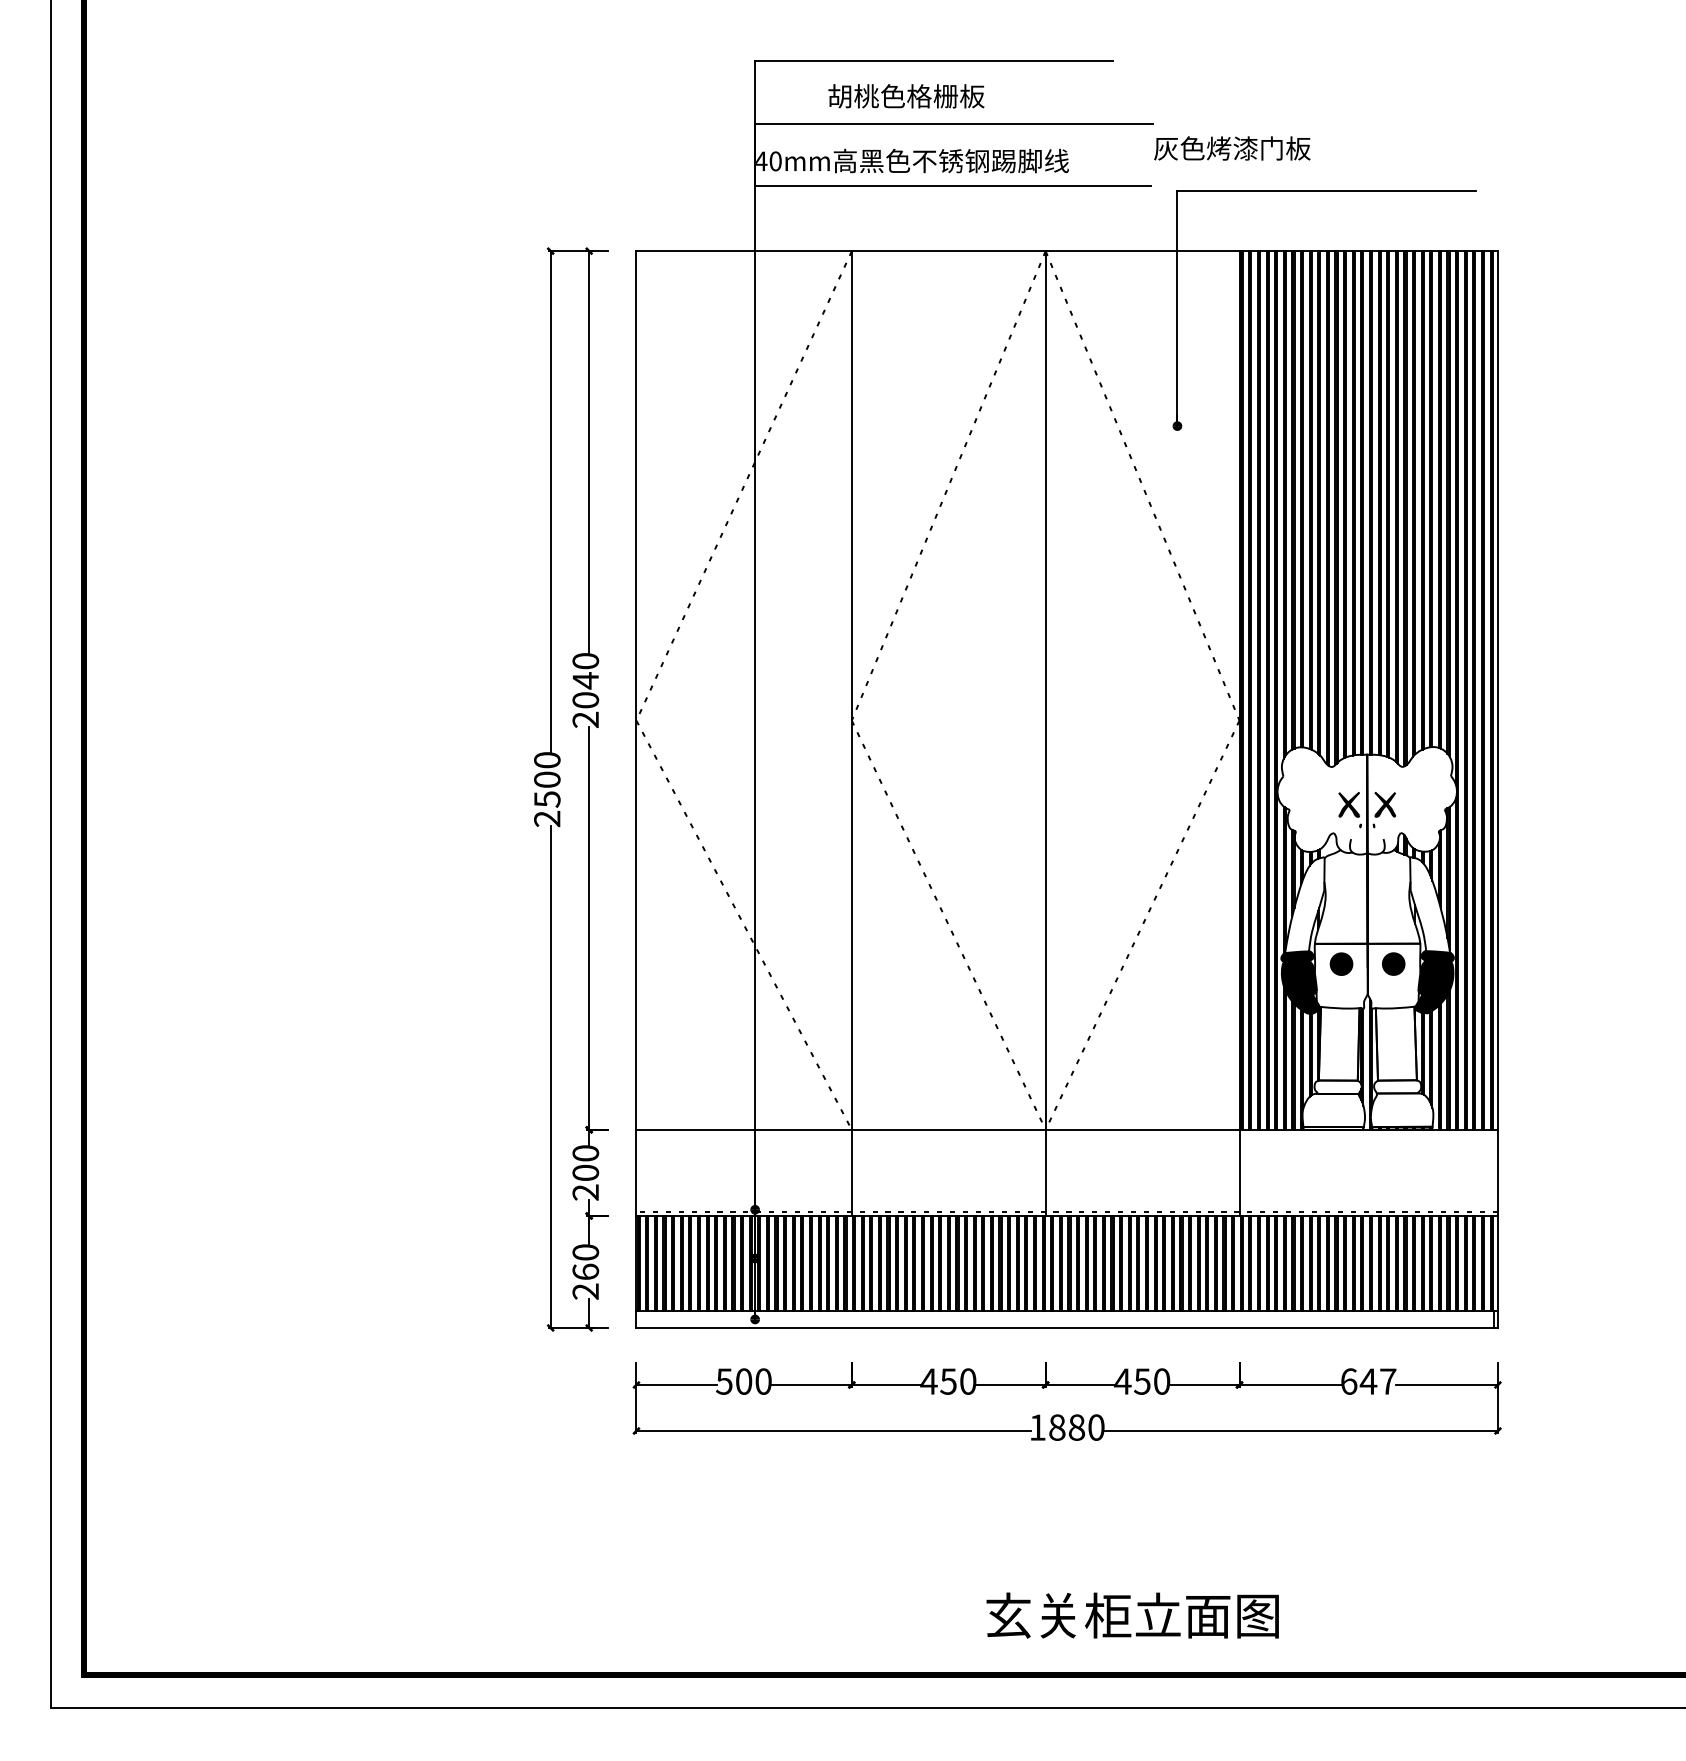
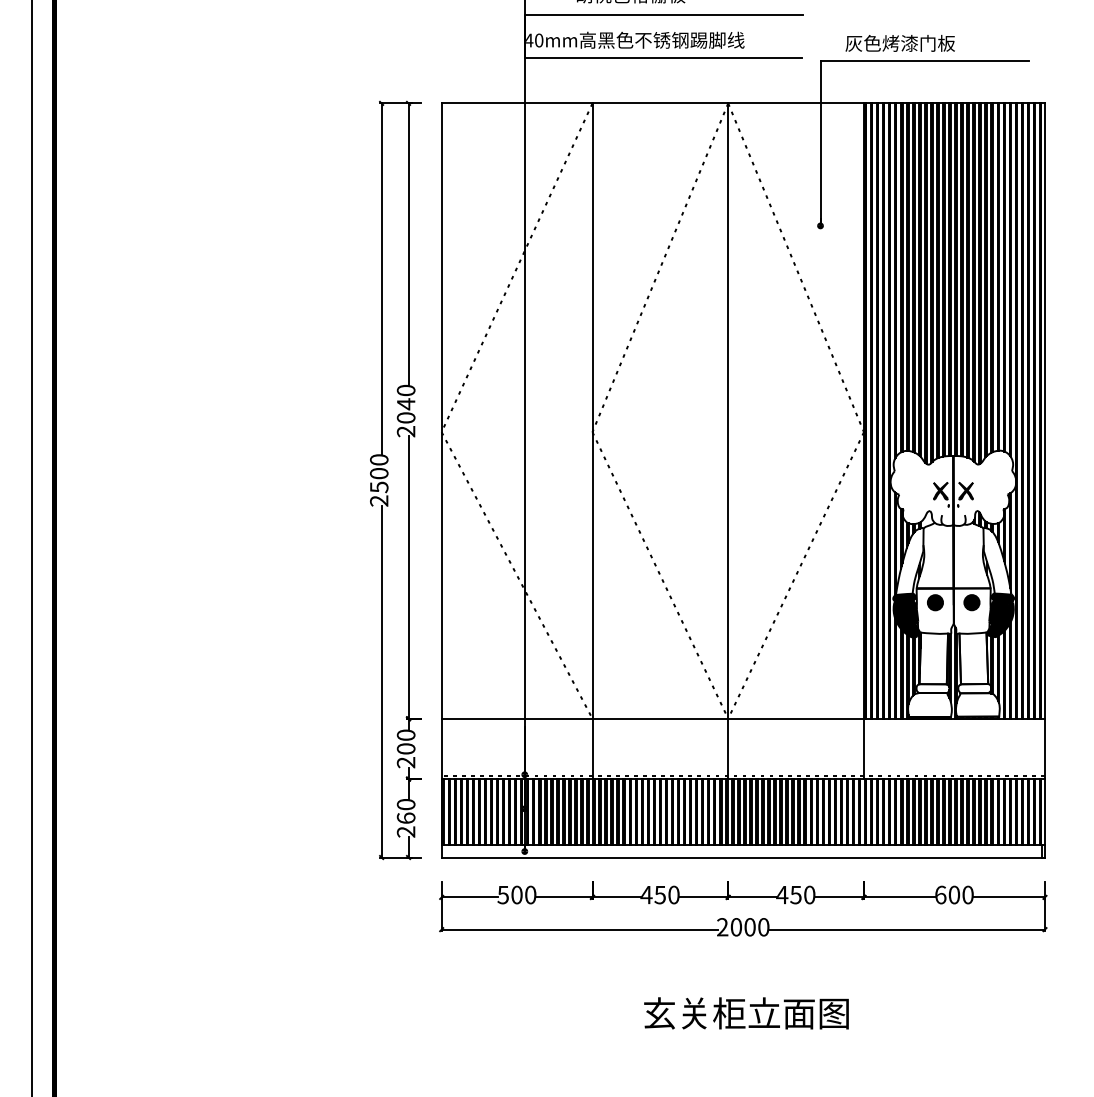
text: (1232, 148) -> (900, 43), moved
text: (1377, 1381) -> (960, 894), 647 -> 600
text: (1057, 1427) -> (736, 927), 1880 -> 2000
text: (1132, 1615) -> (746, 1013), moved

